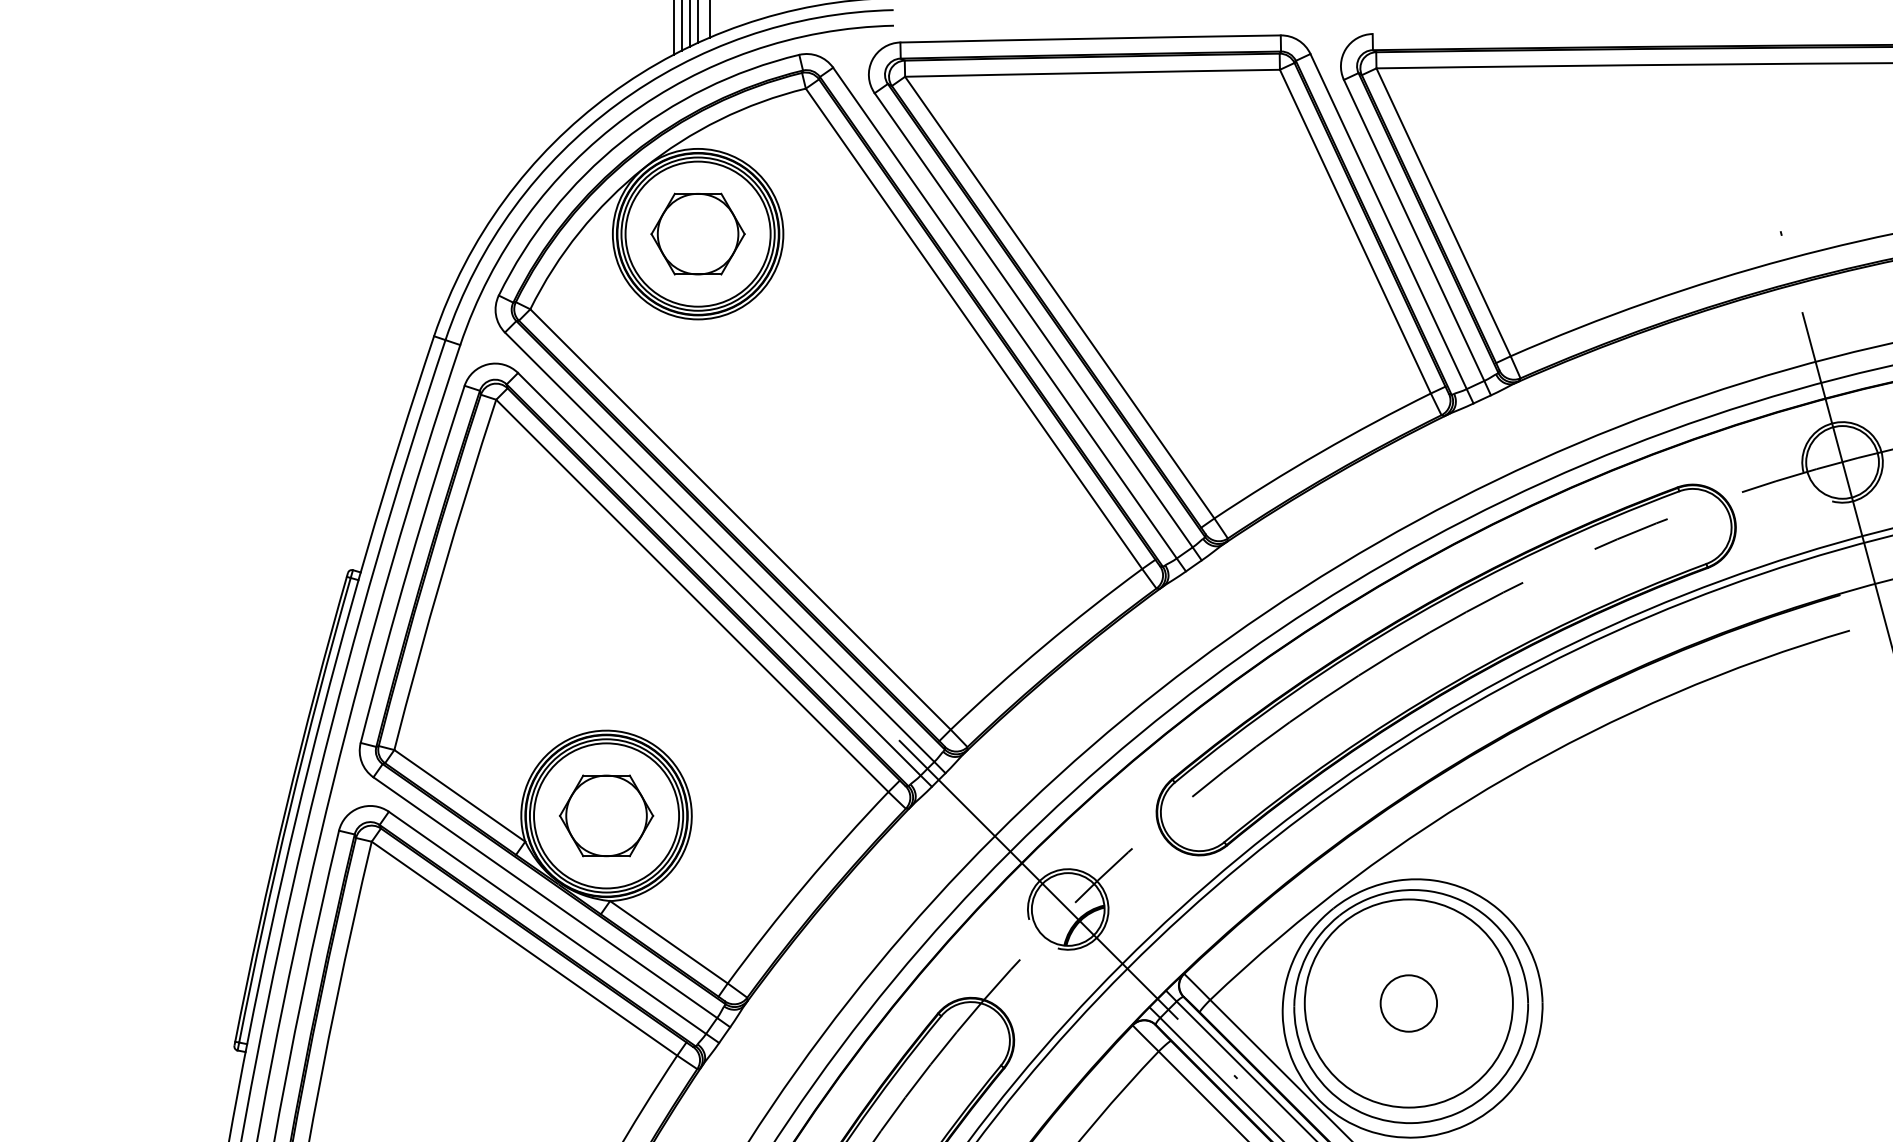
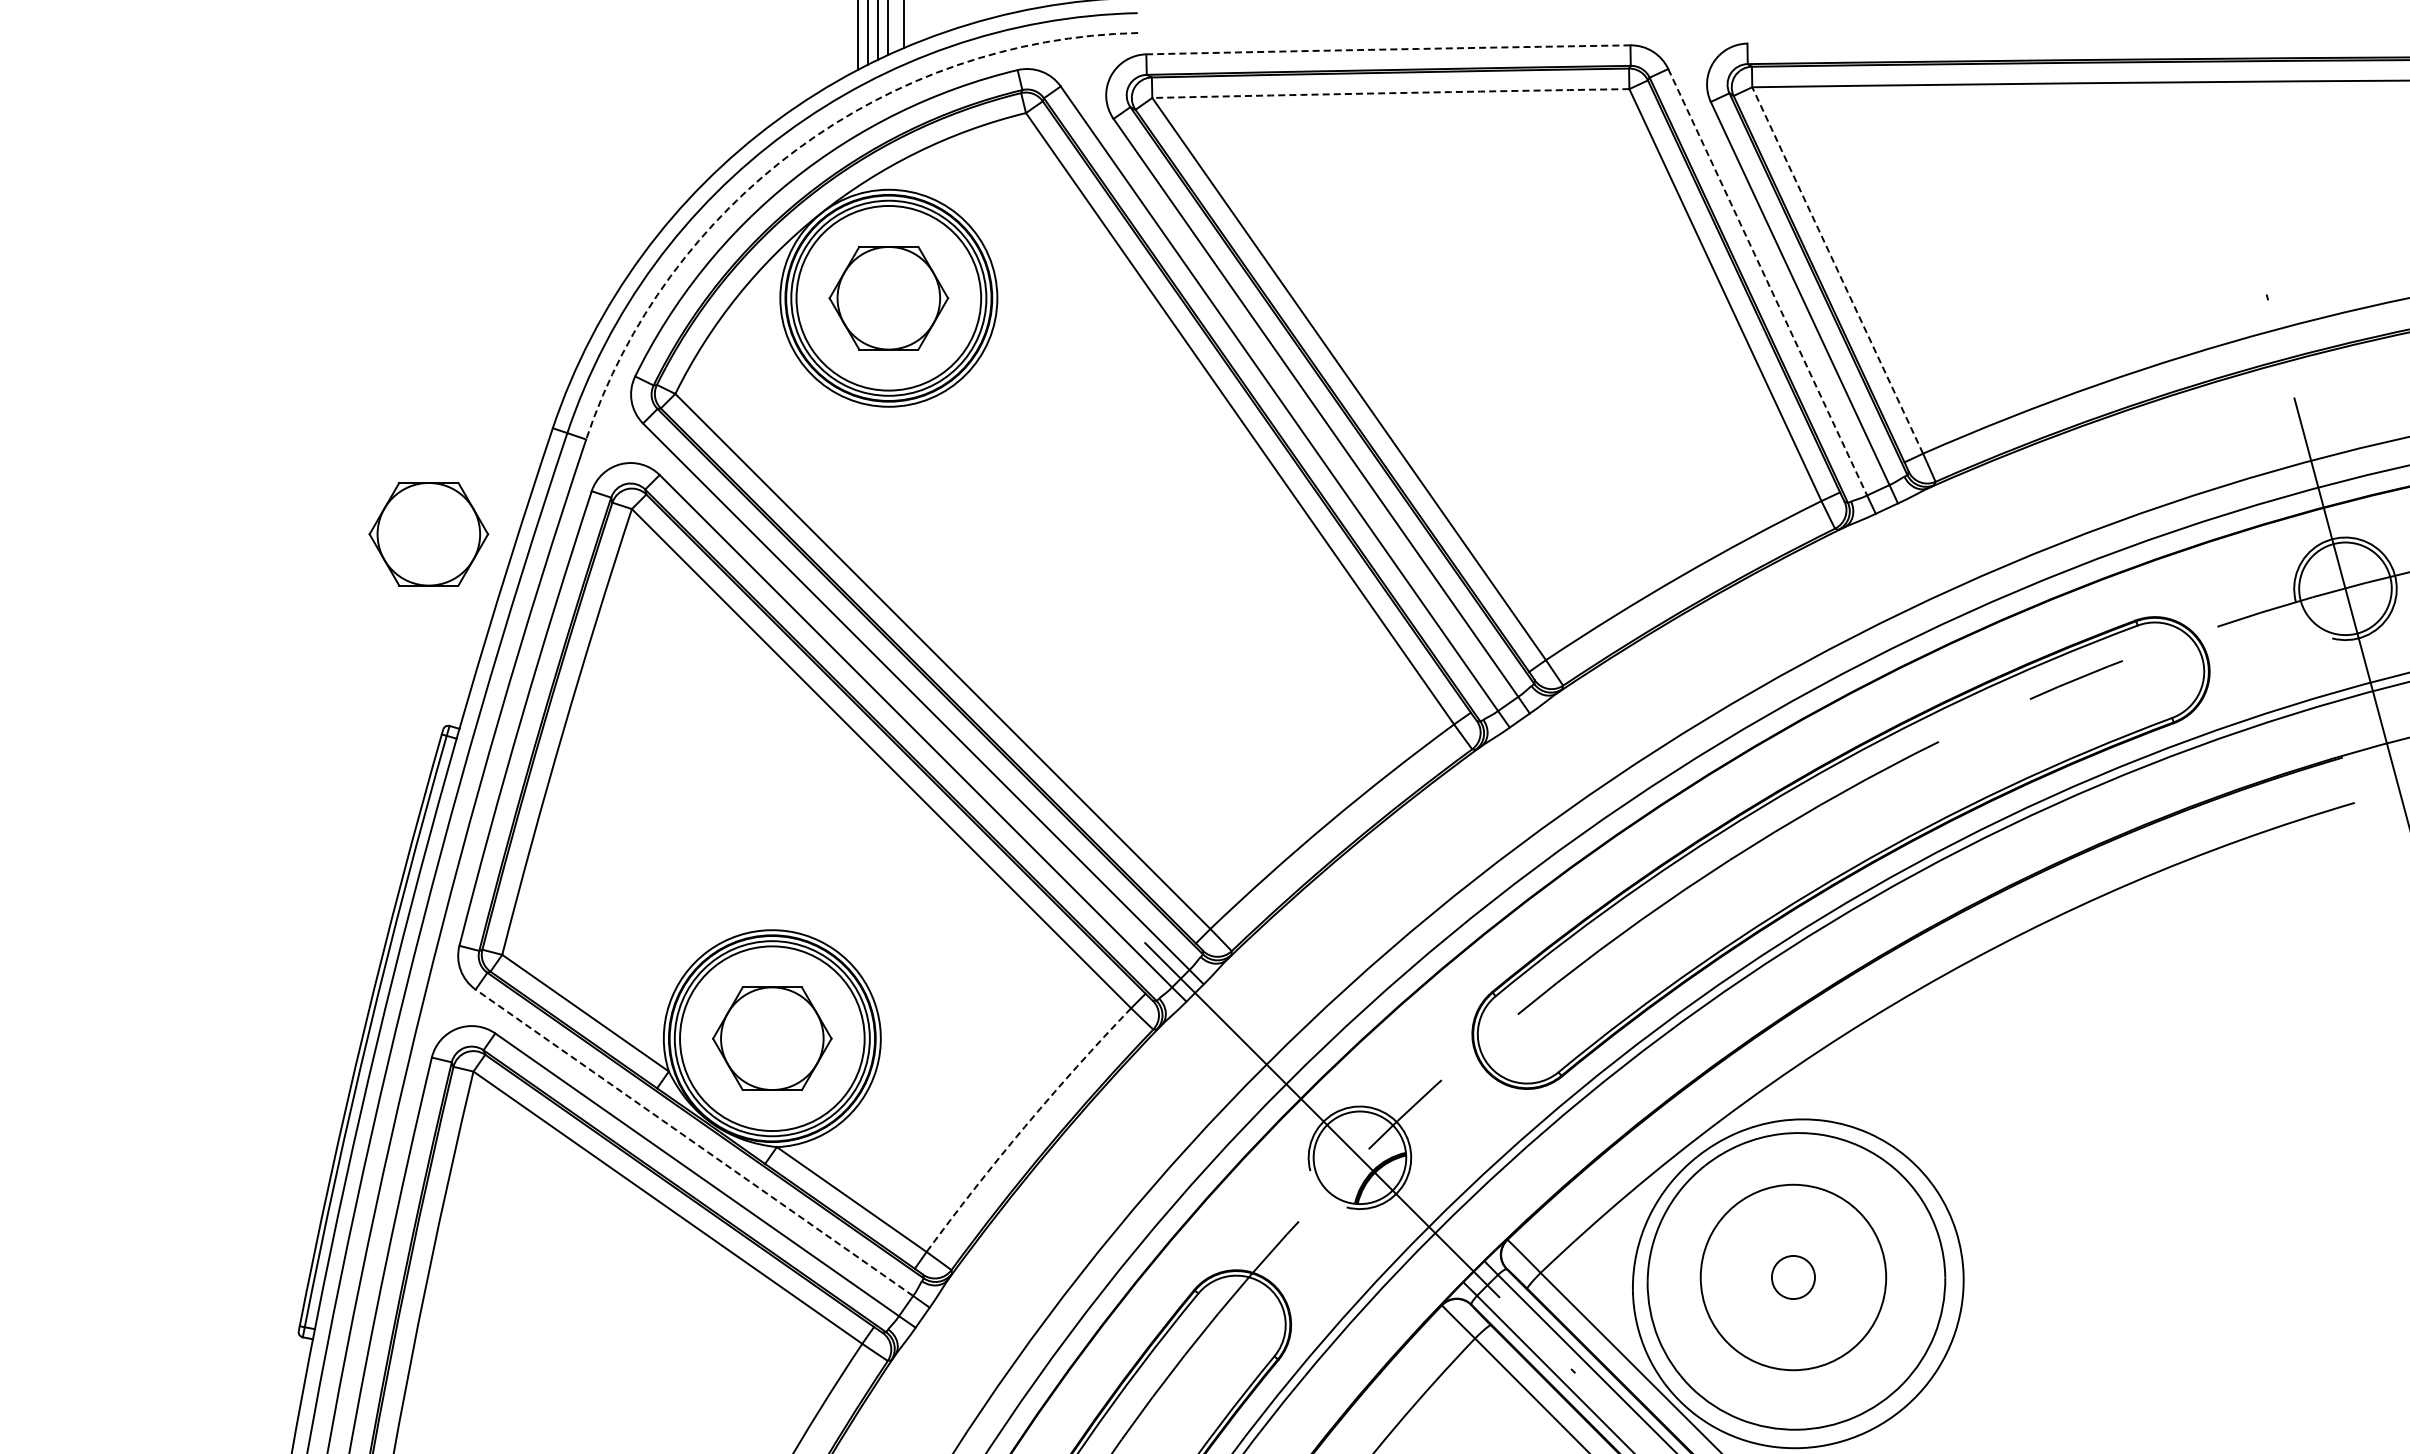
arc: (1090, 38) -> (1388, 49), solid -> dashed
arc: (1092, 73) -> (1390, 93), solid -> dashed
arc: (626, 116) -> (797, 148), solid -> dashed
line: (1443, 212) -> (1837, 270), solid -> dashed
line: (1388, 221) -> (1767, 282), solid -> dashed
part: (336, 419) -> (428, 534), added
arc: (804, 884) -> (1024, 1126), solid -> dashed
line: (545, 897) -> (694, 1142), solid -> dashed
circle: (1408, 1003) -> (1793, 1277), size x0.6
circle: (1408, 1003) -> (1793, 1277), size x0.7

